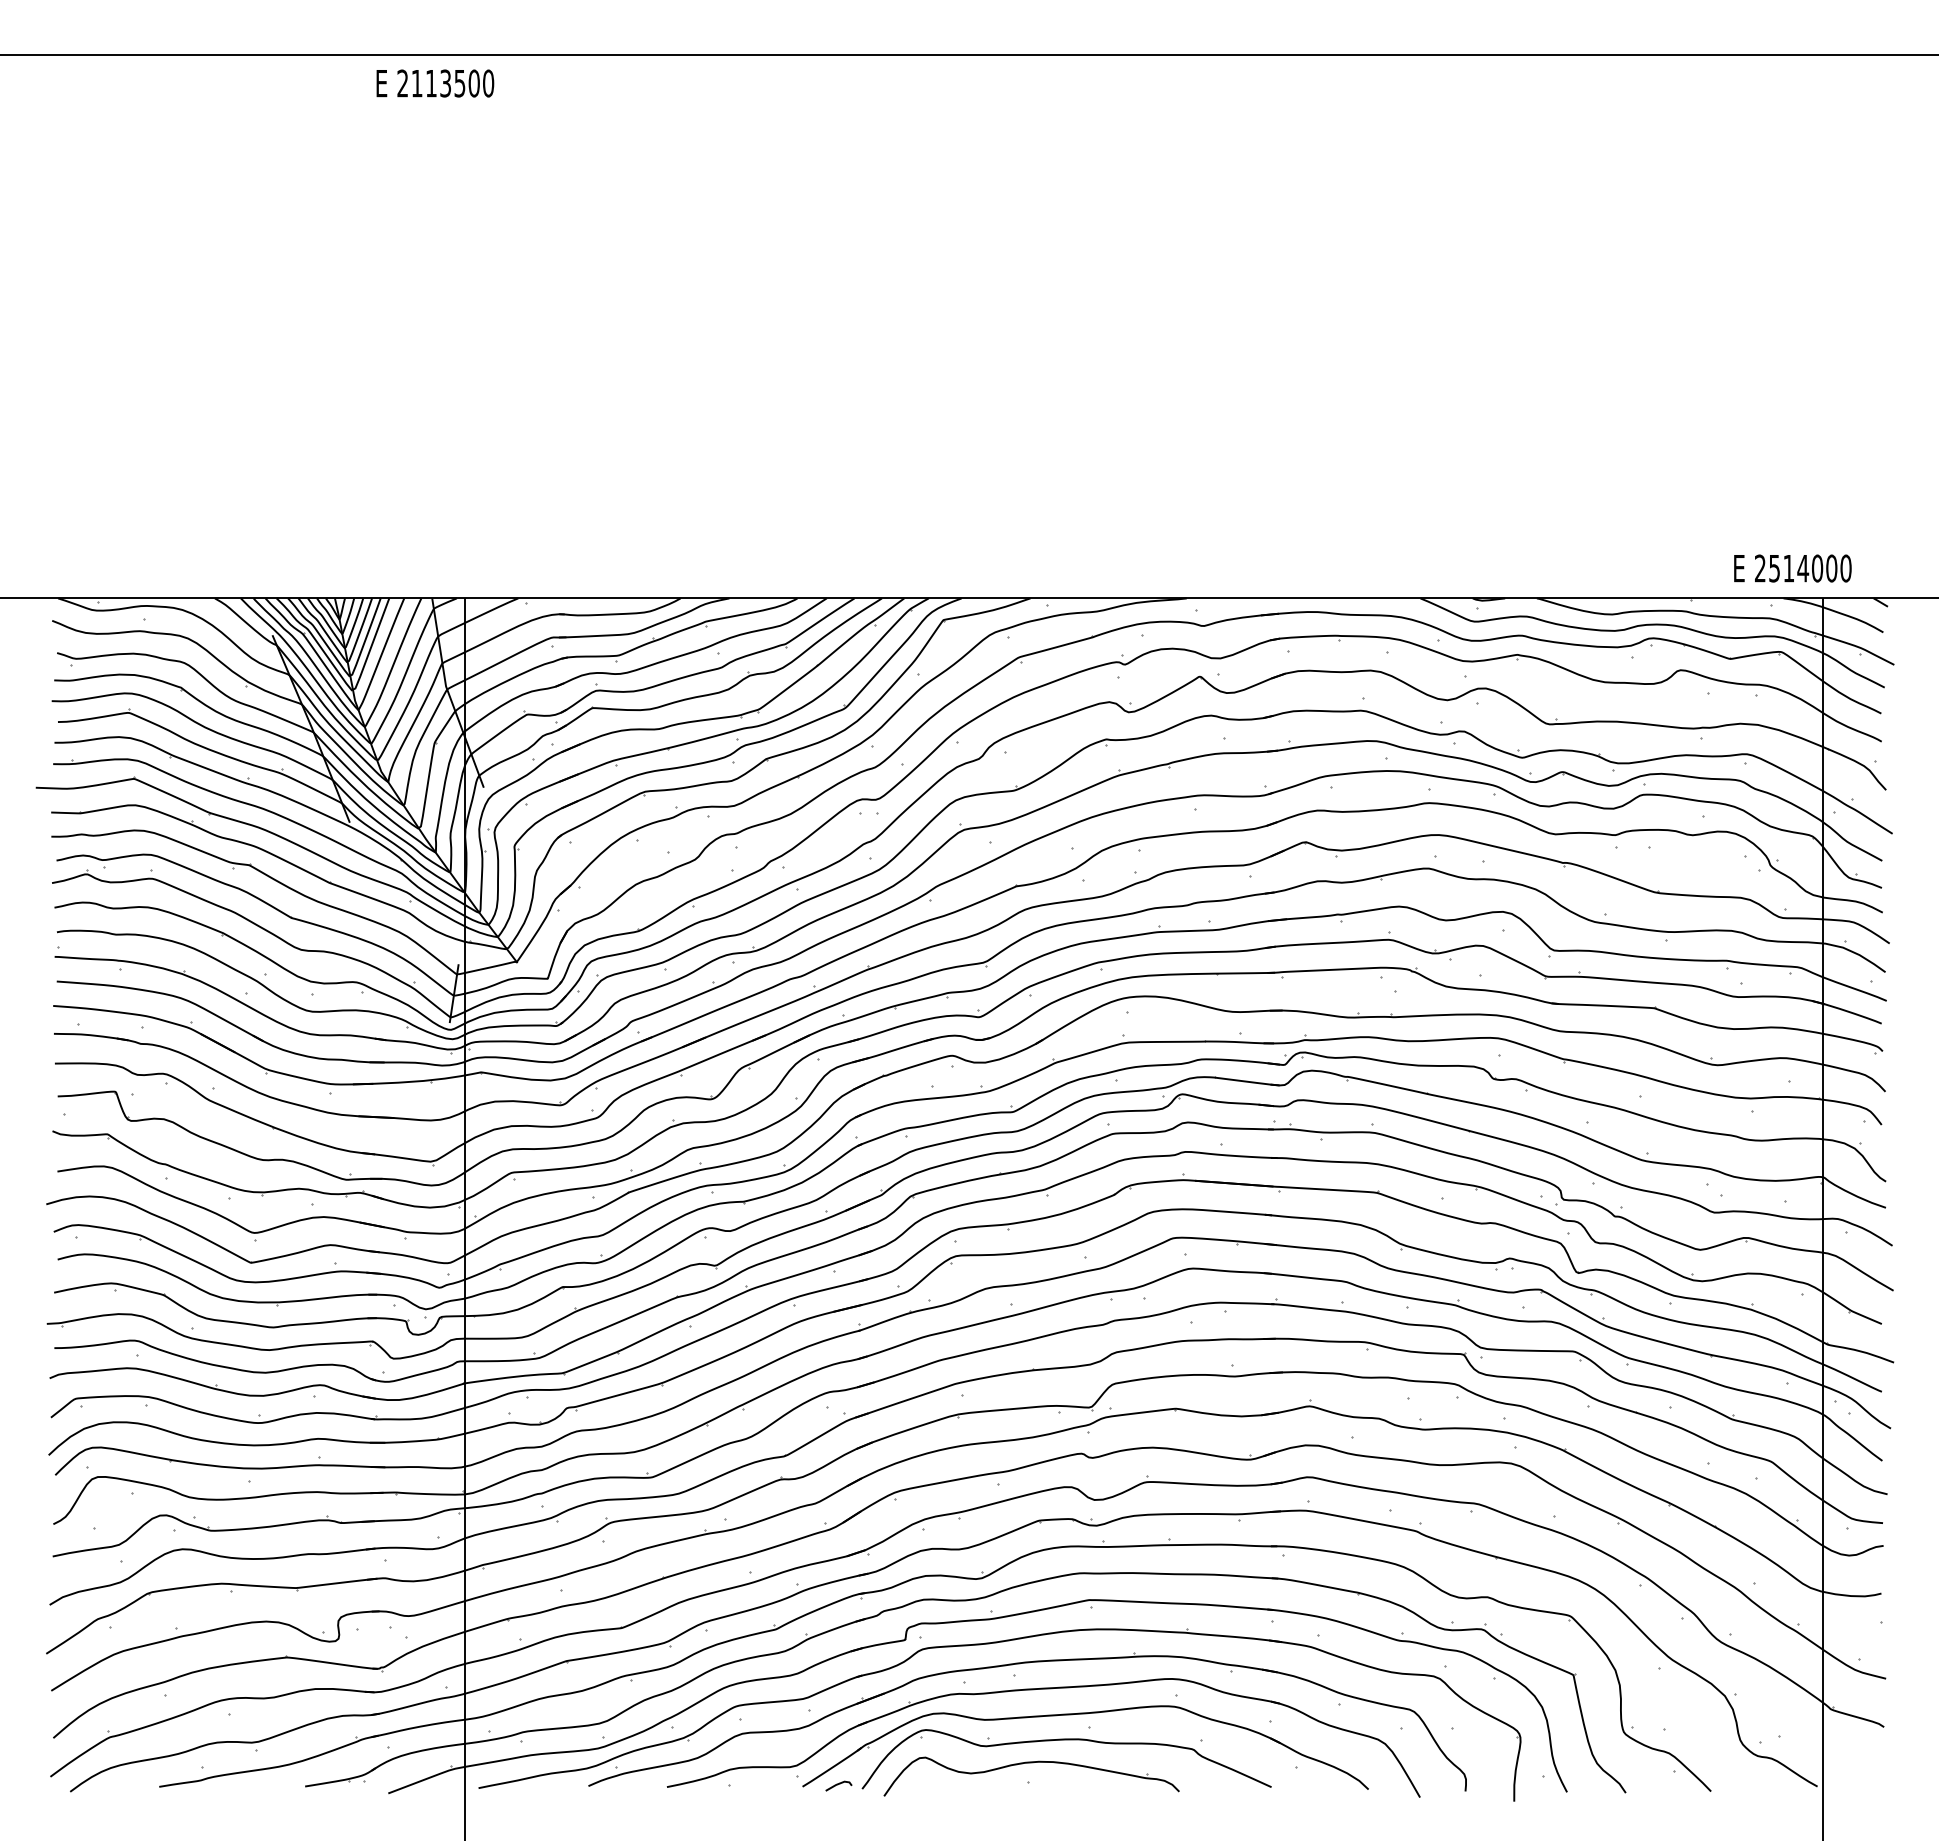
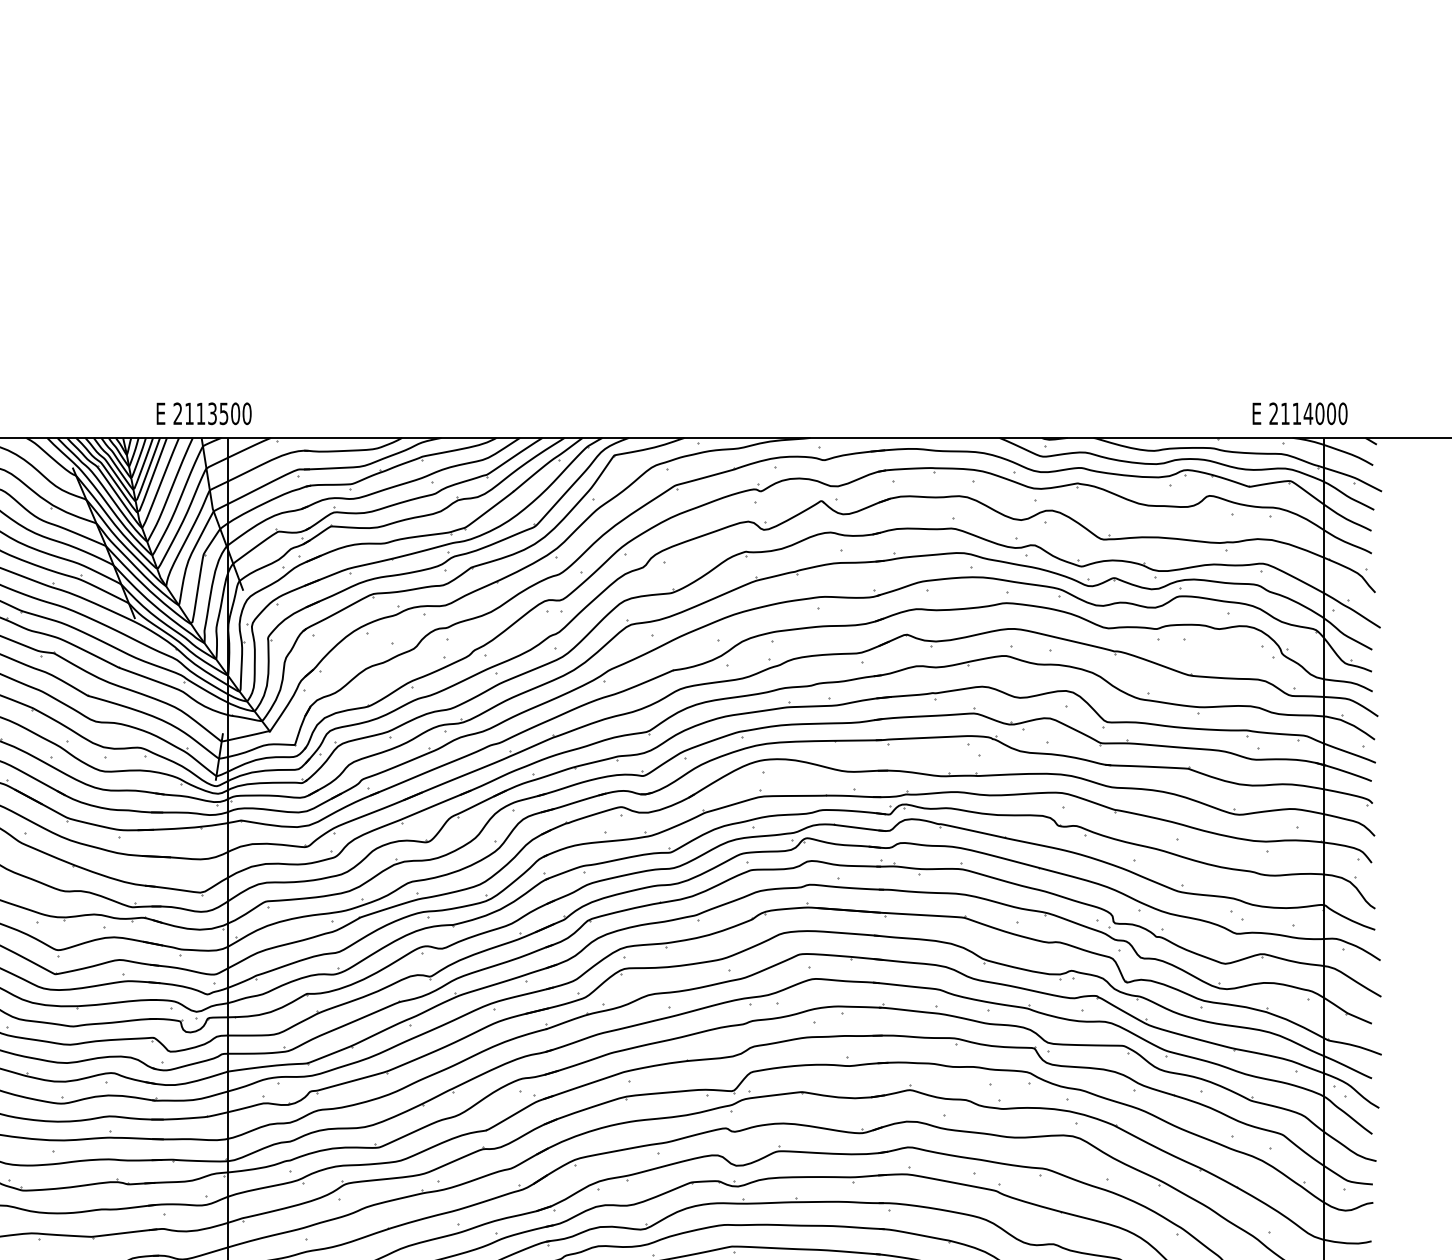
text: (435, 83) -> (204, 413), moved
text: (1774, 568) -> (1285, 413), 2514000 -> 2114000

